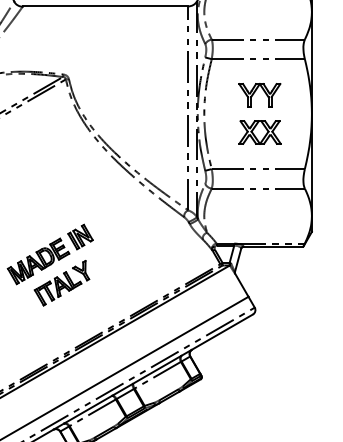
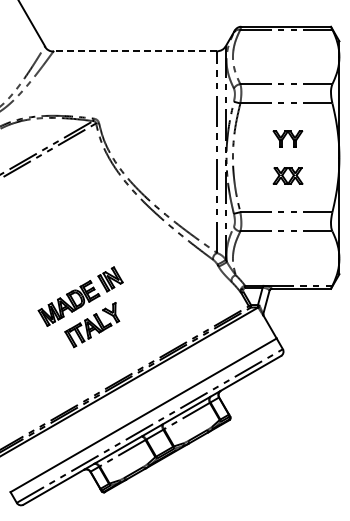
line: (105, 6) -> (135, 51), solid -> dashed
part: (259, 94) -> (287, 138), size x0.7
part: (259, 132) -> (287, 175), size x0.7

